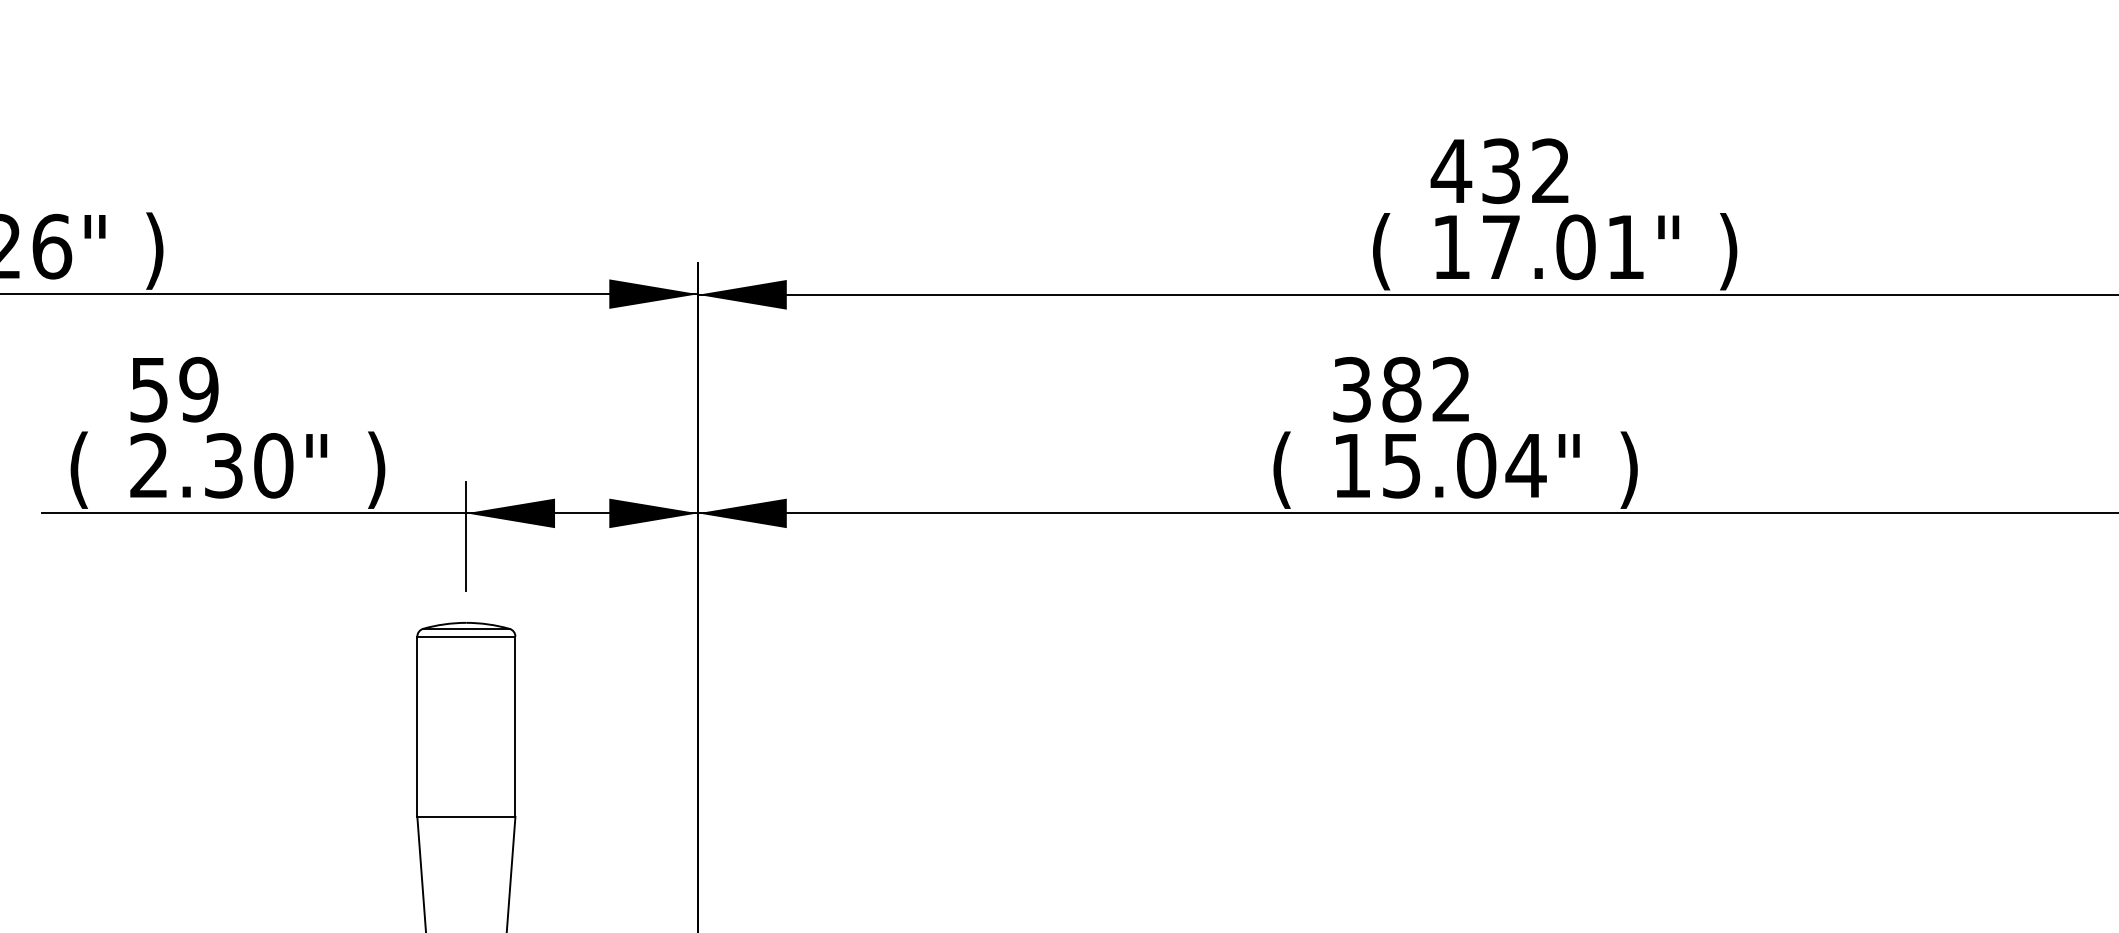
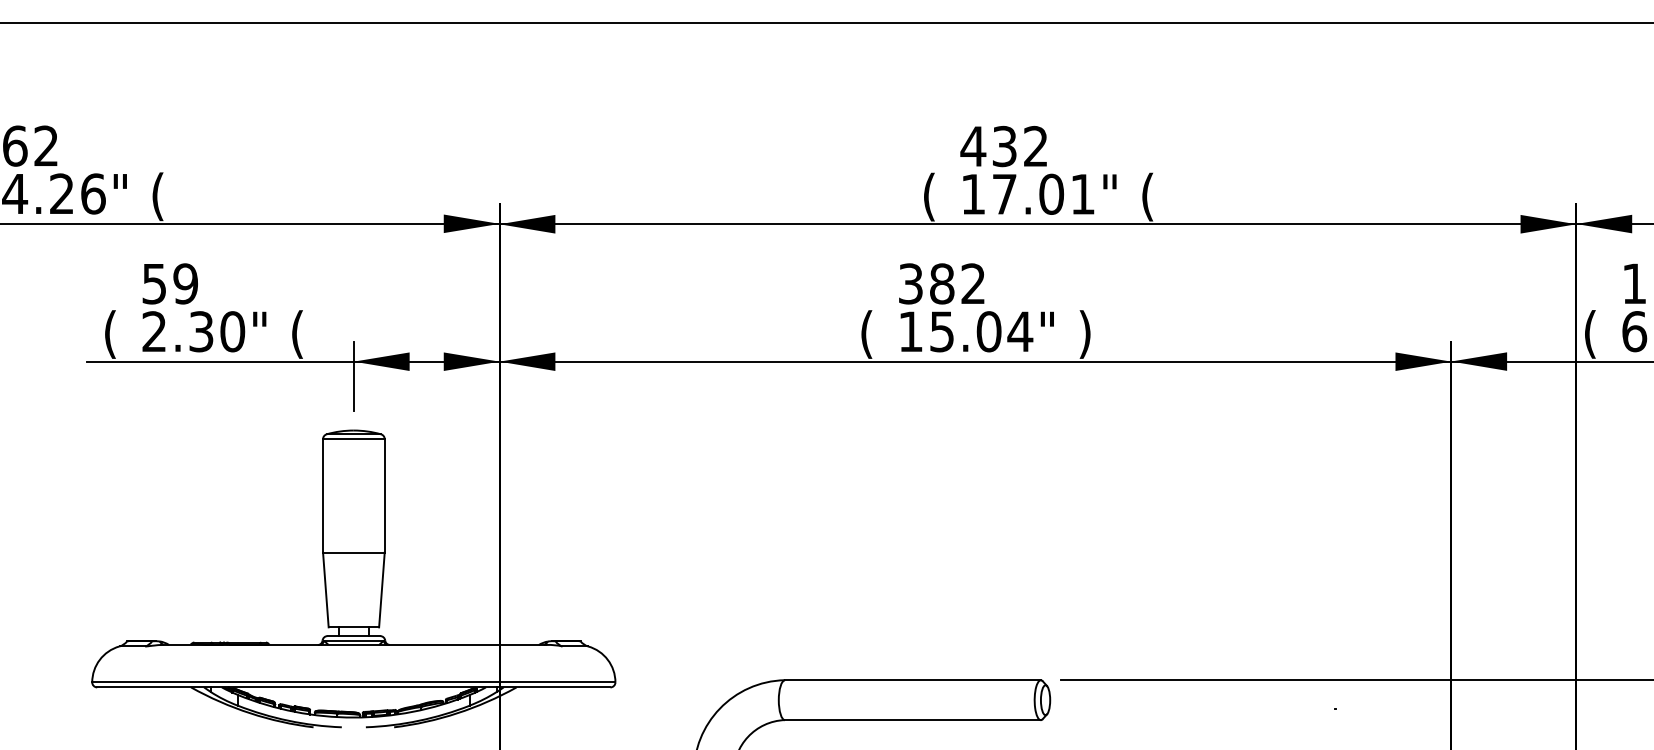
text: (154, 250) -> (157, 196), ) -> (
text: (1728, 250) -> (1147, 196), ) -> (
text: (376, 470) -> (297, 334), ) -> (

